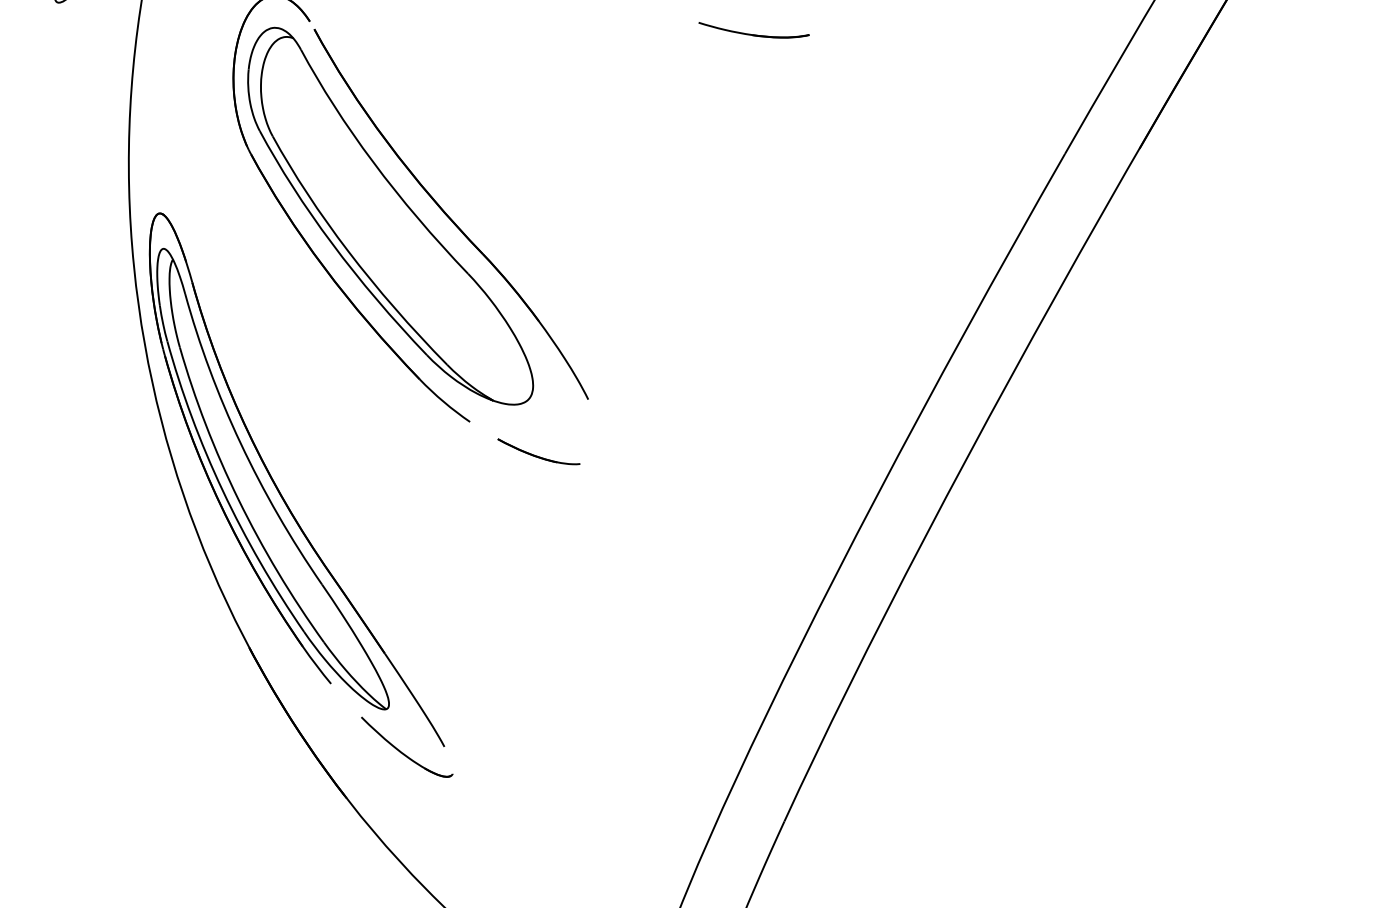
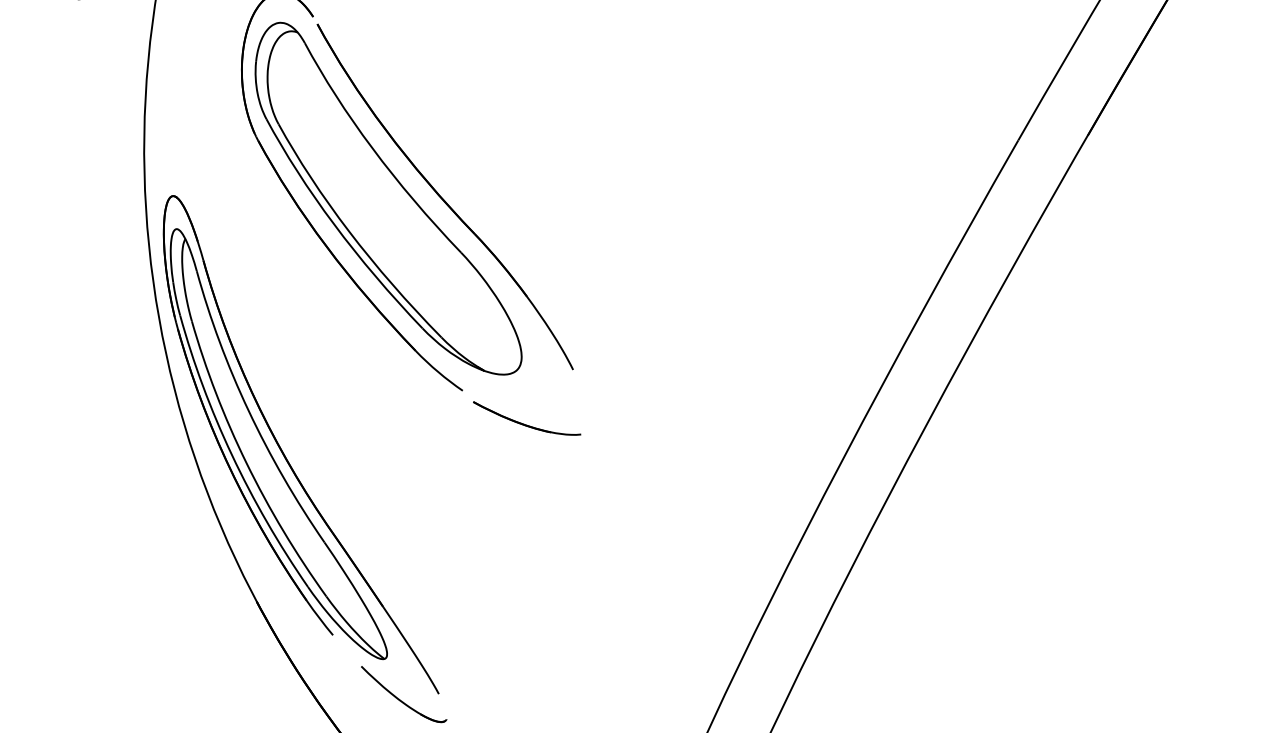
part: (753, 30) -> (727, 25), removed
part: (538, 451) -> (526, 418), size x1.4

